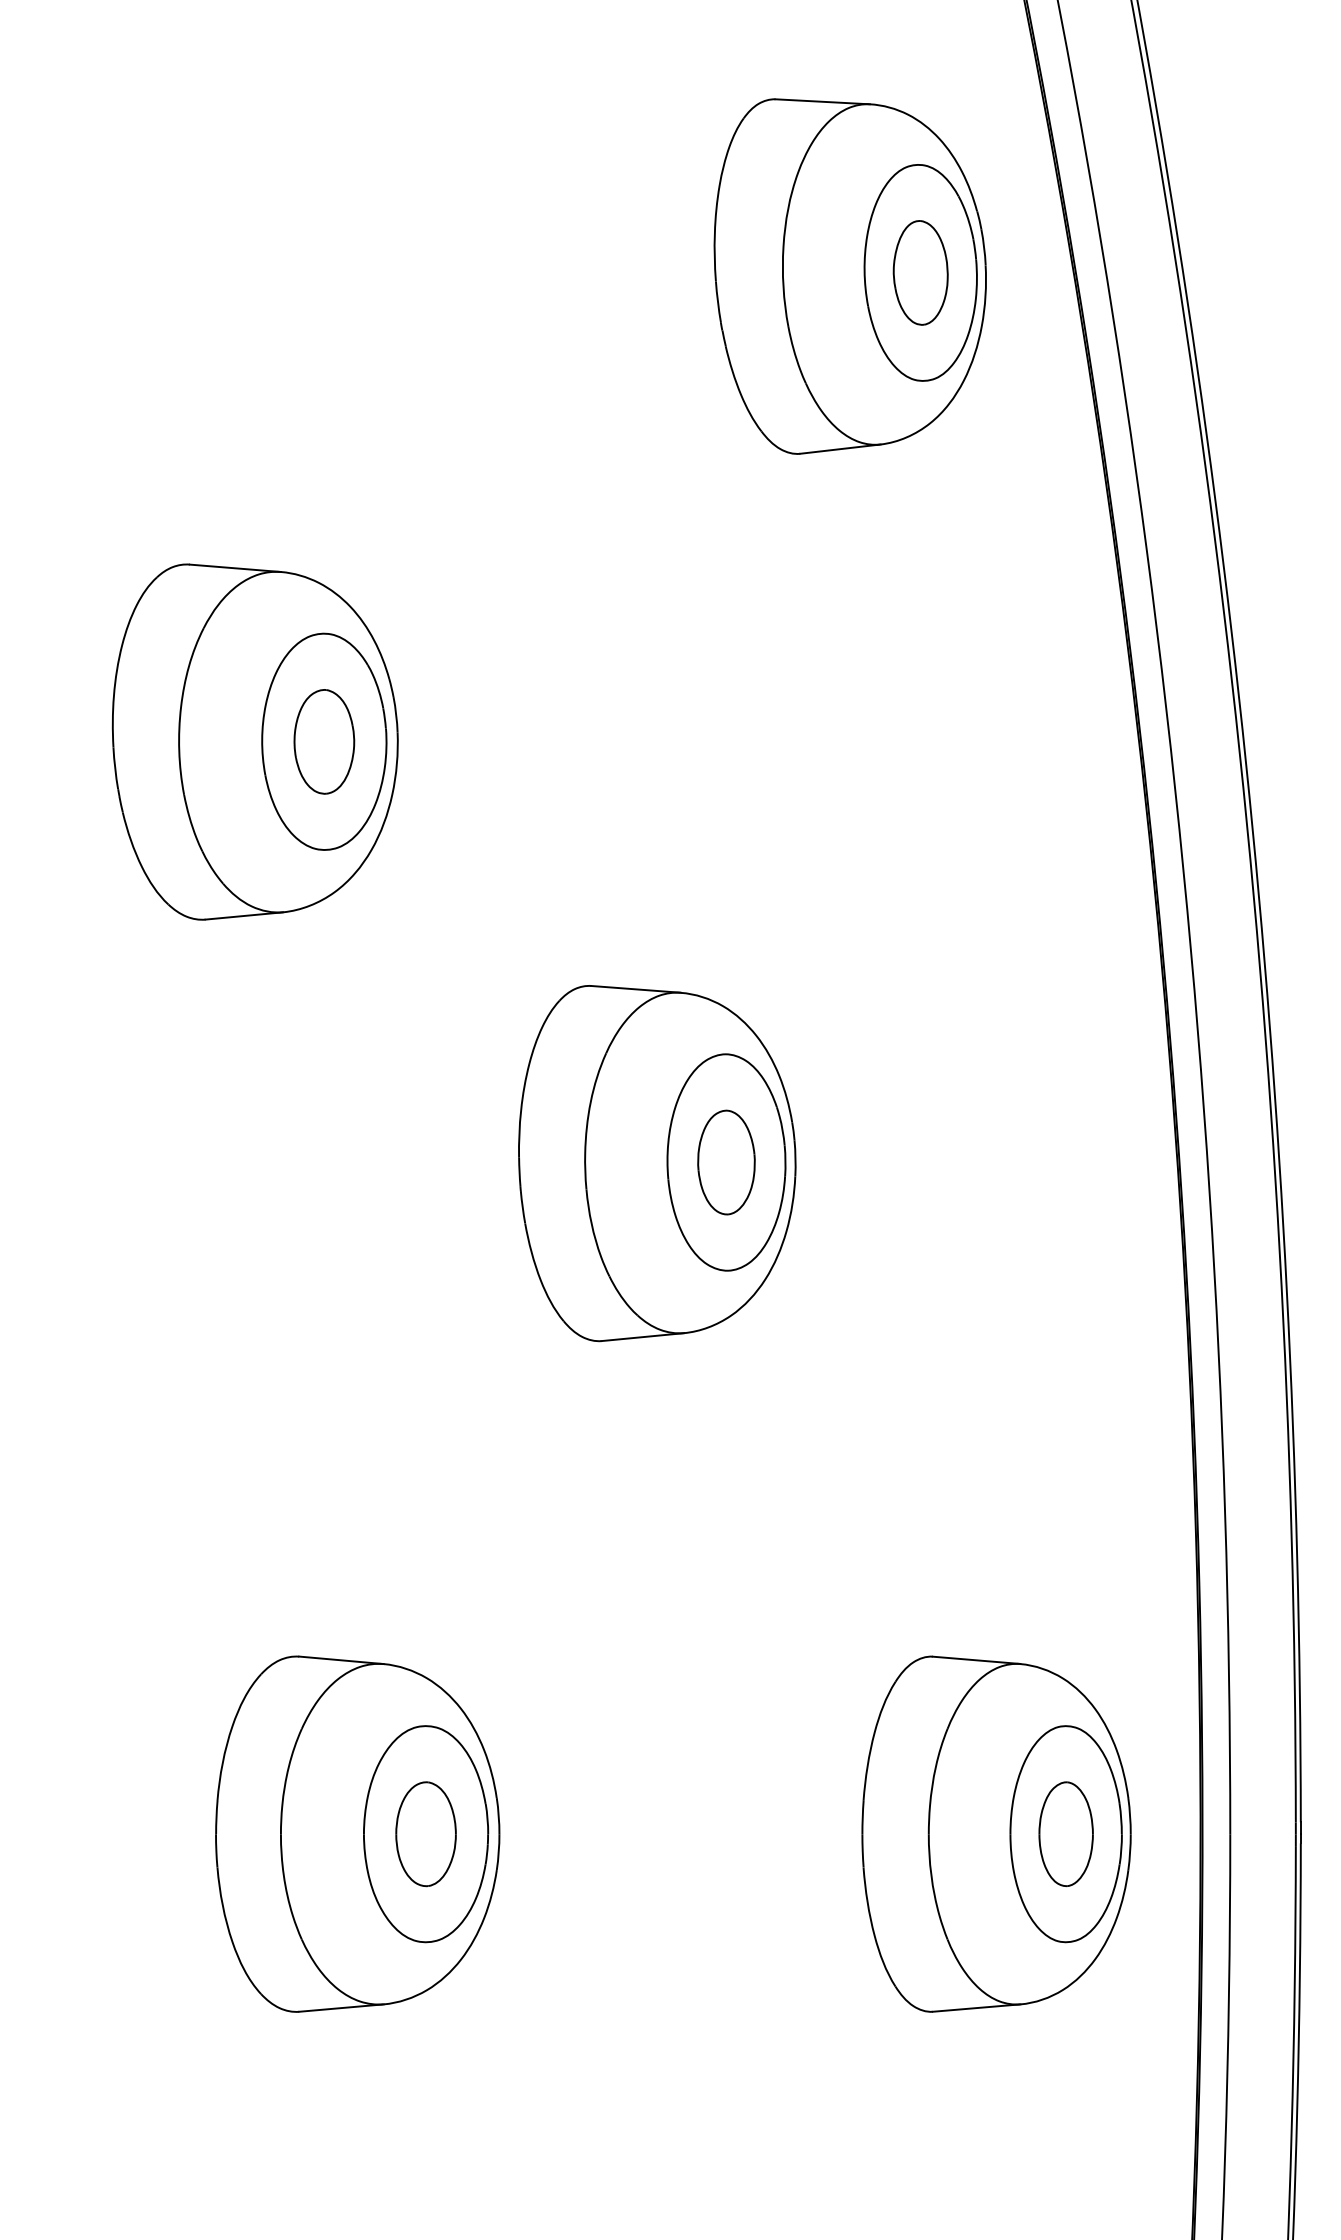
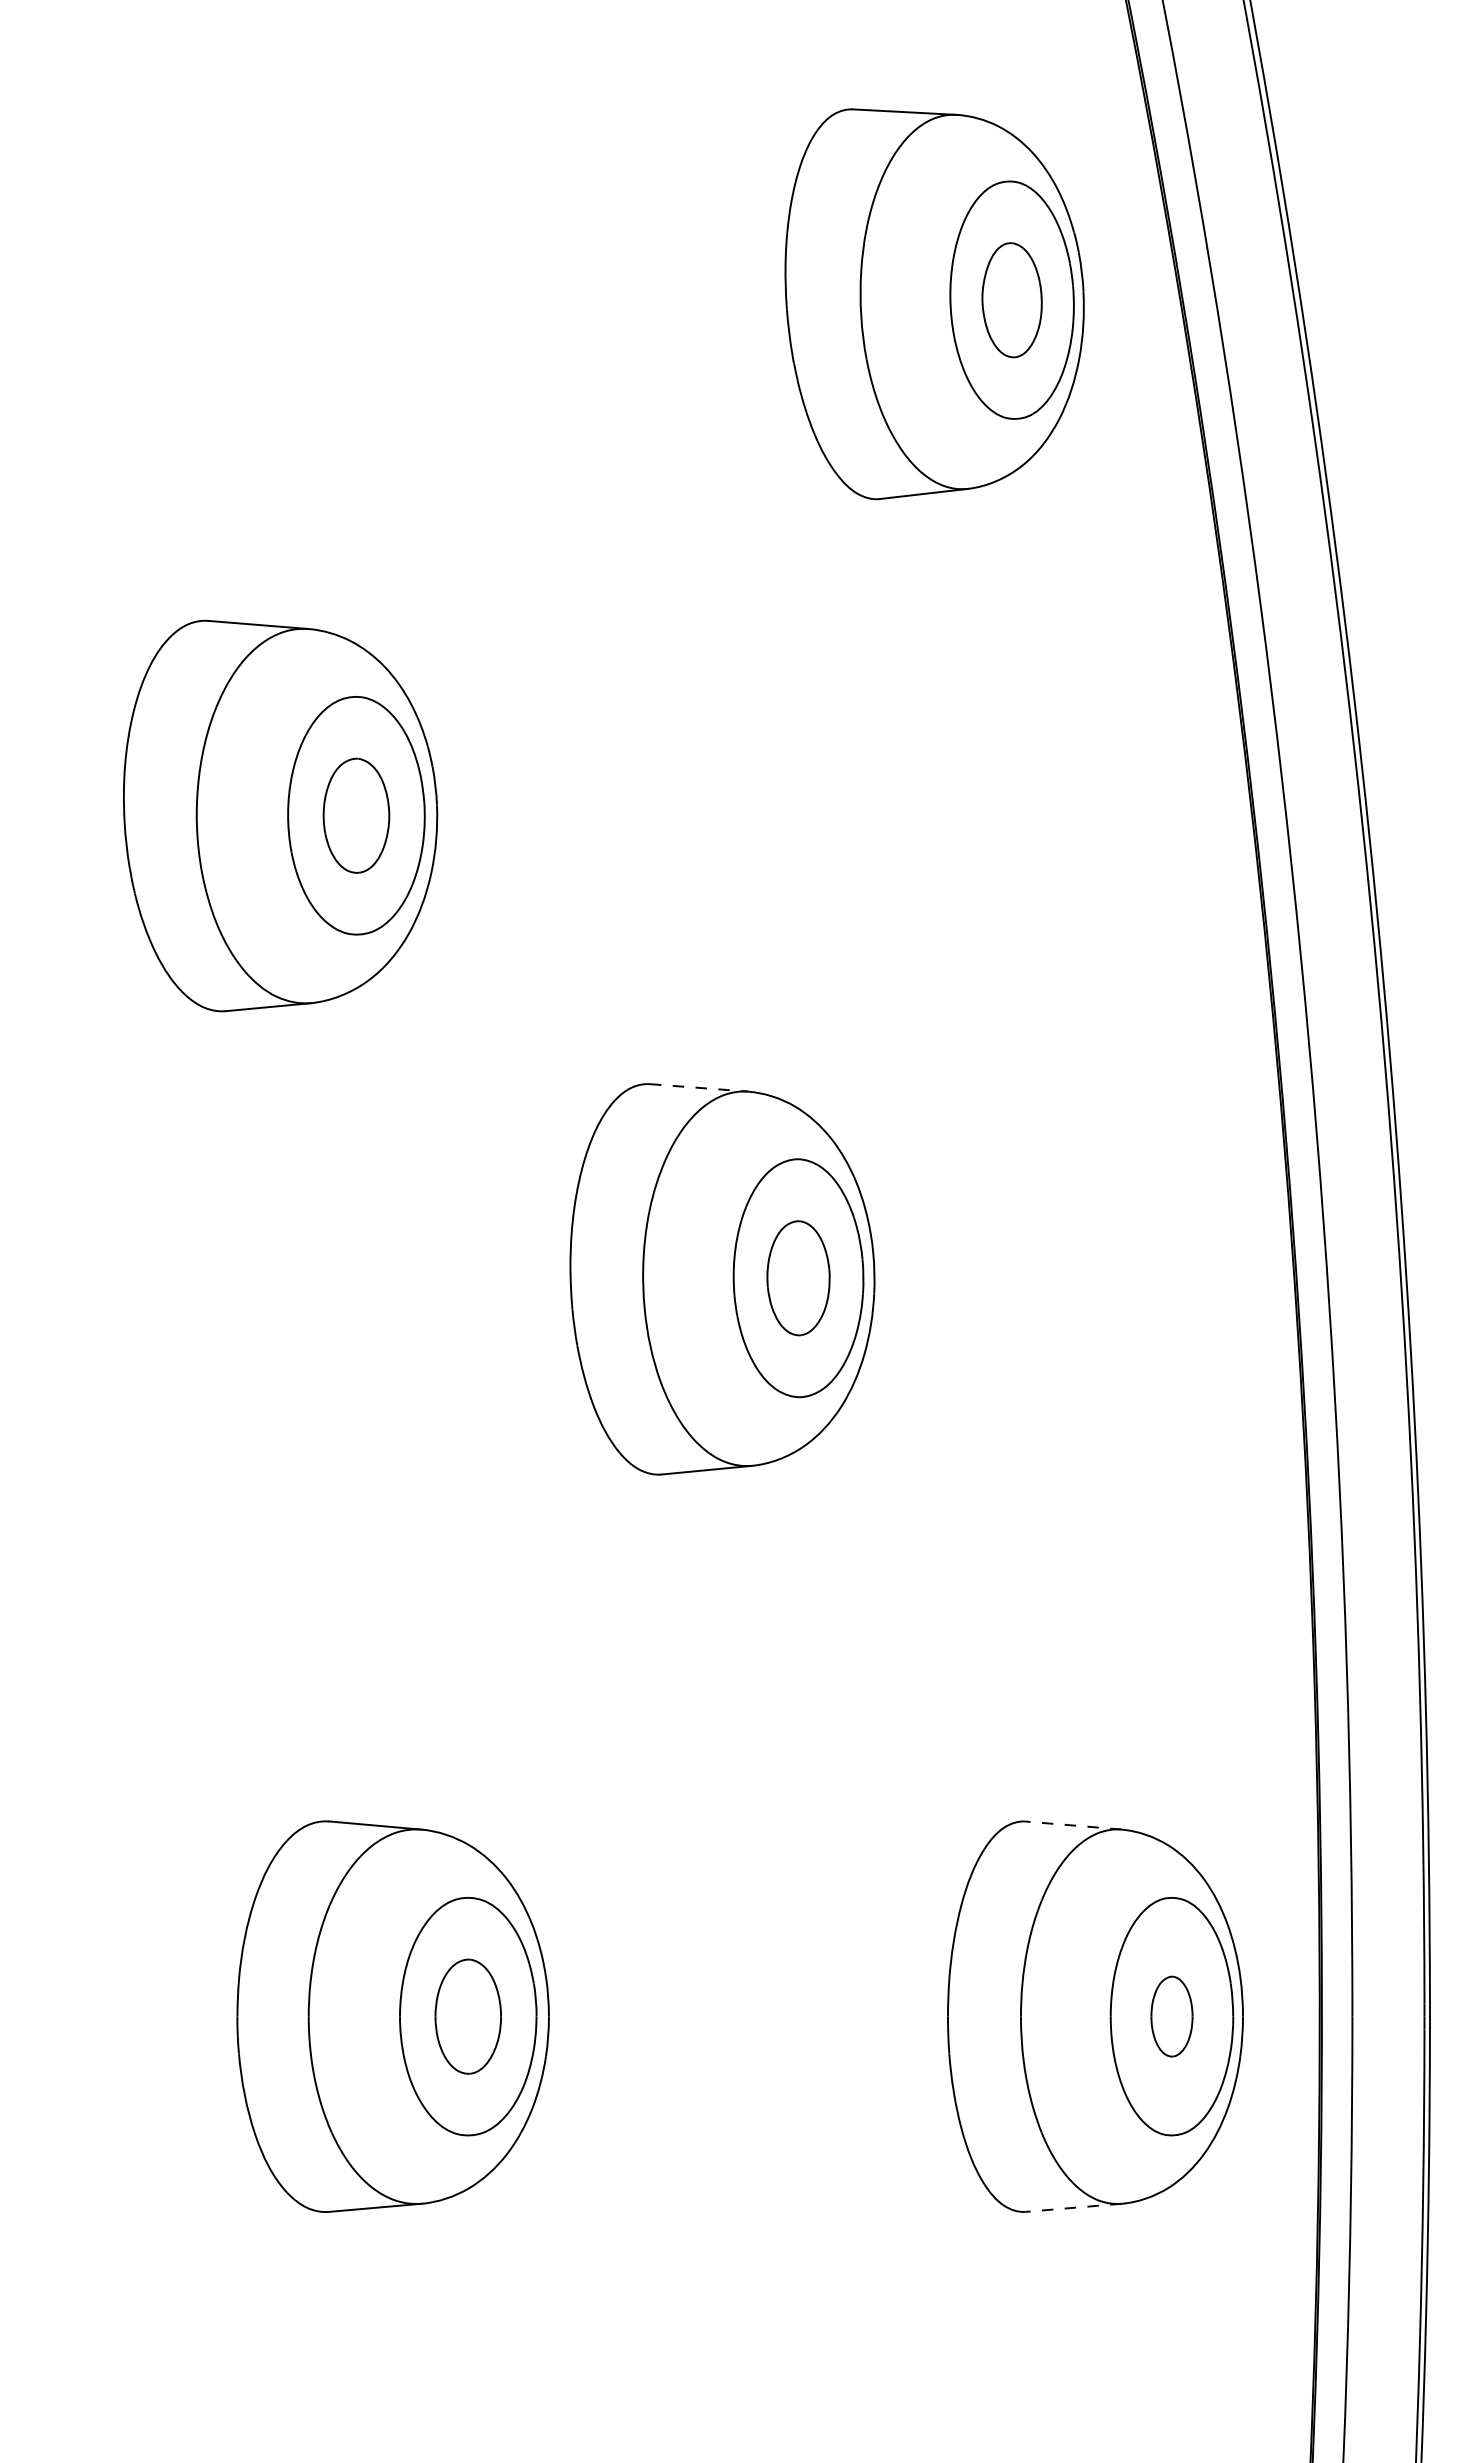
line: (636, 989) -> (699, 1087), solid -> dashed
line: (975, 1660) -> (1072, 1825), solid -> dashed
part: (1065, 1834) -> (1171, 2016), size x0.7
line: (975, 2007) -> (1072, 2207), solid -> dashed

